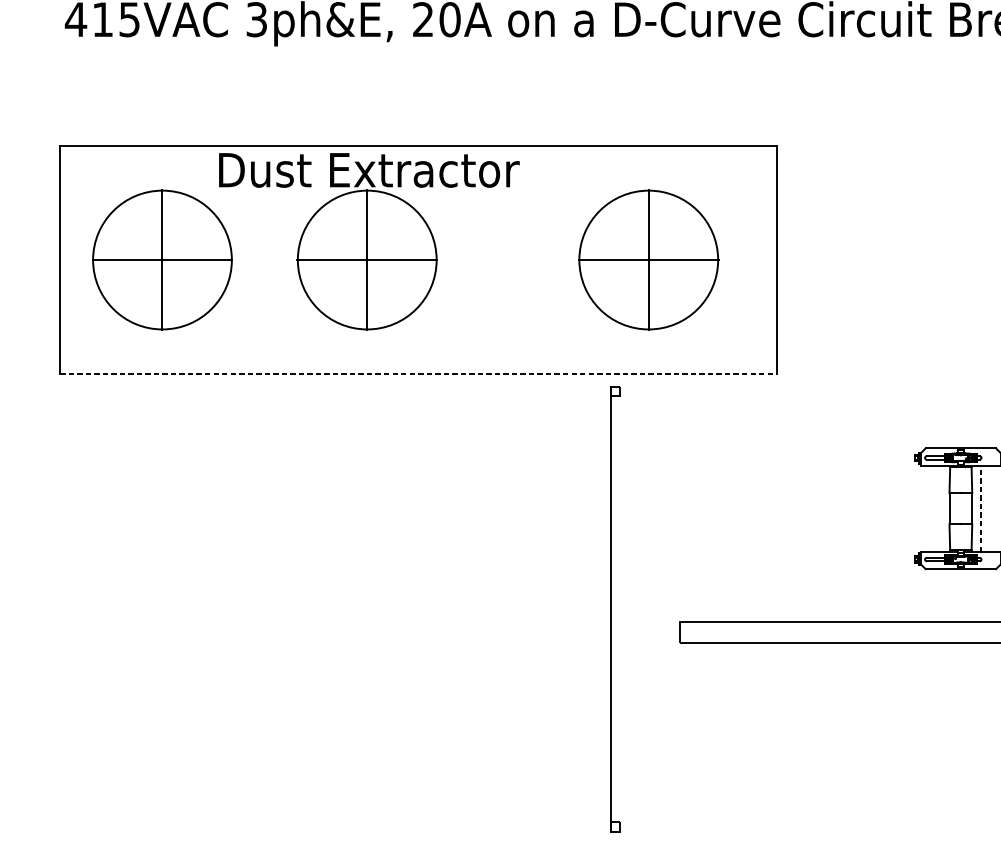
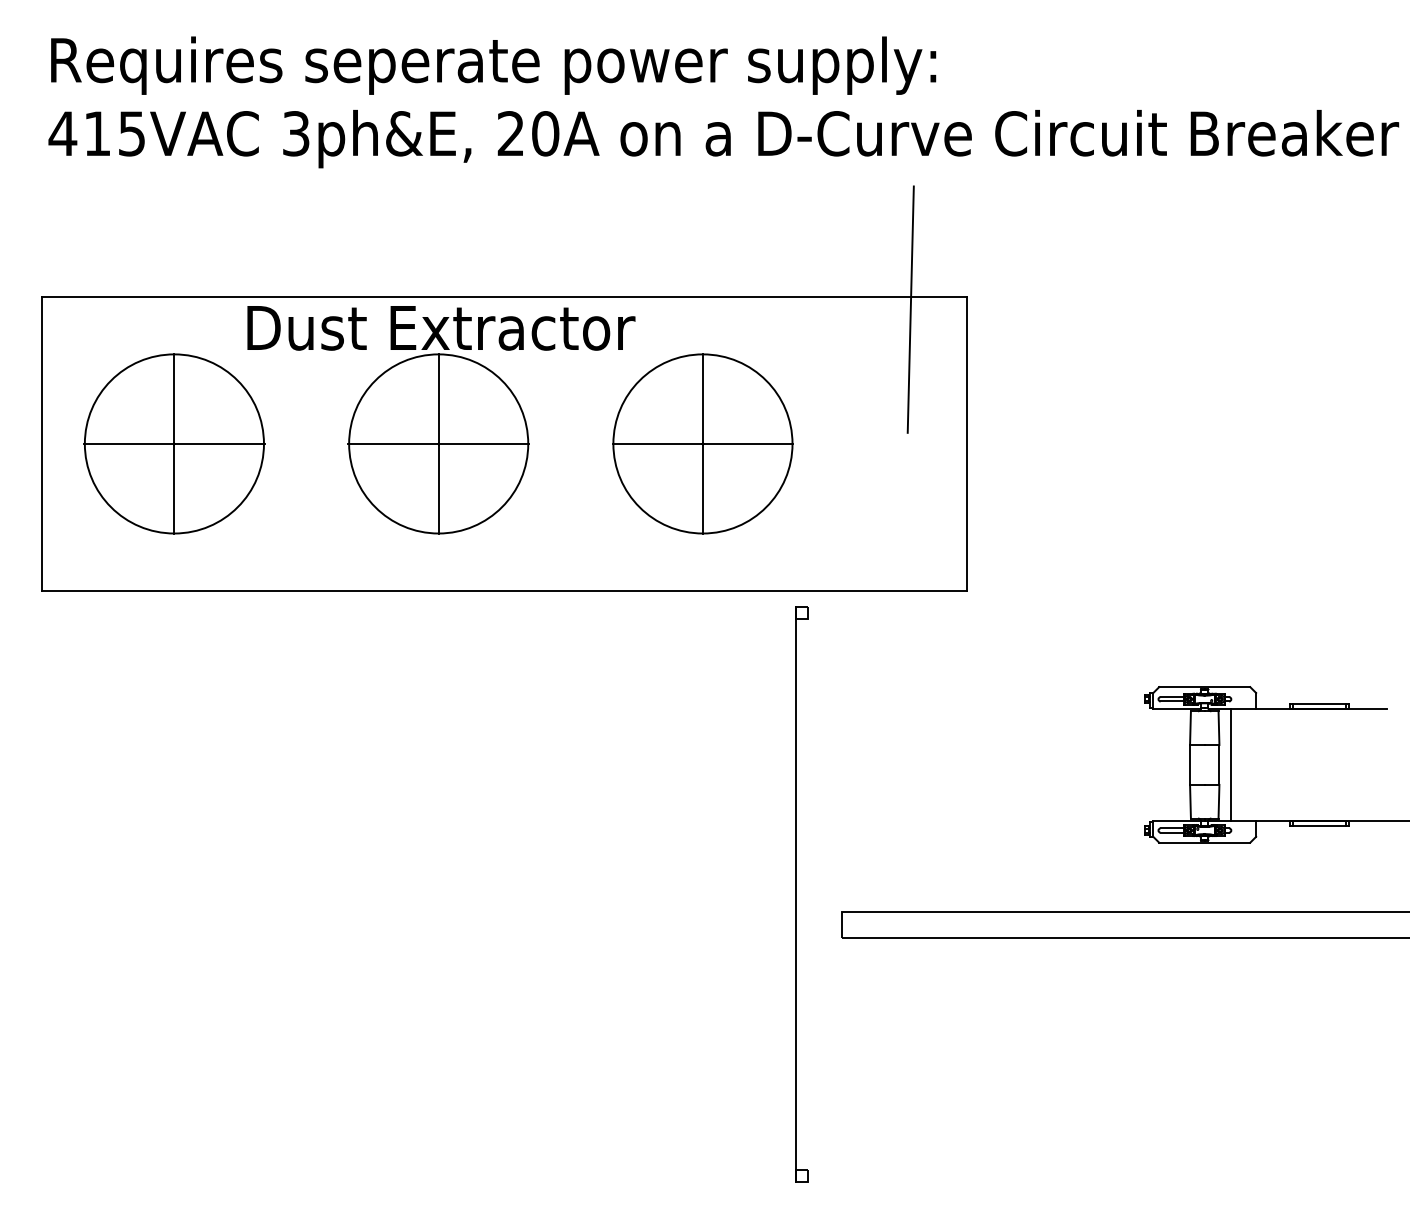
line: (732, 155) -> (910, 309), added
part: (648, 259) -> (702, 443), moved
line: (419, 373) -> (505, 590), dashed -> solid
line: (981, 508) -> (1231, 764), dashed -> solid
part: (615, 609) -> (801, 894), moved

